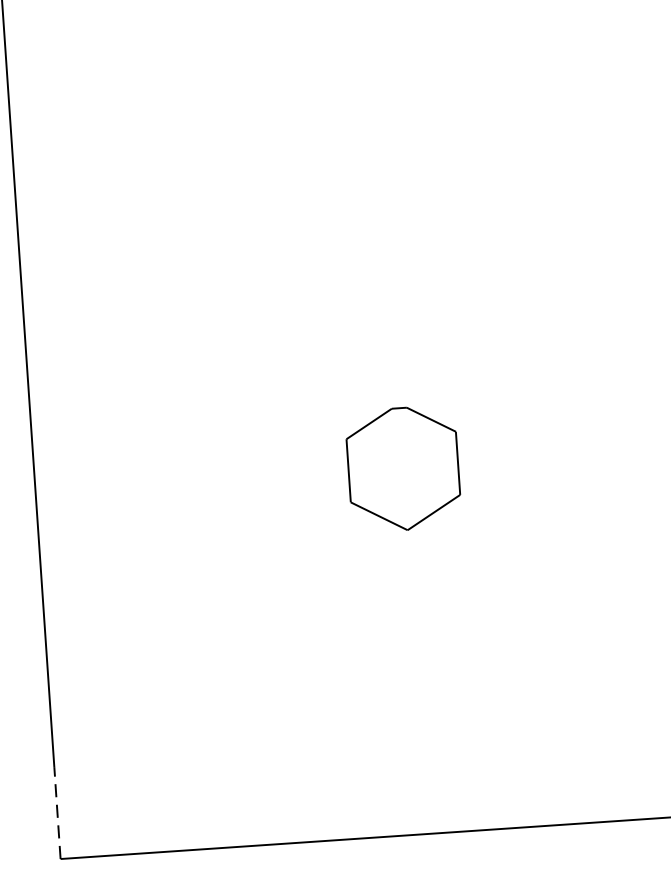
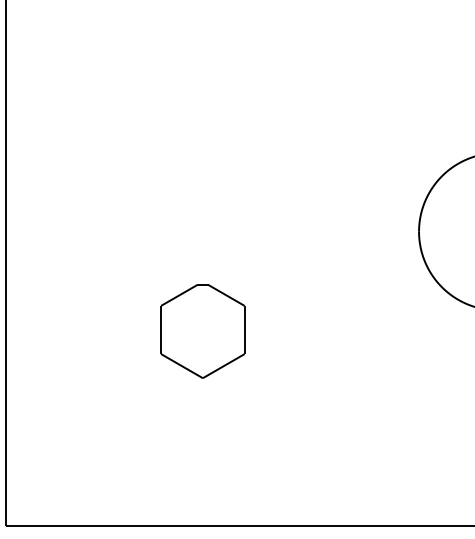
part: (402, 469) -> (202, 331), size x1.43
line: (57, 812) -> (6, 501), dashed -> solid

